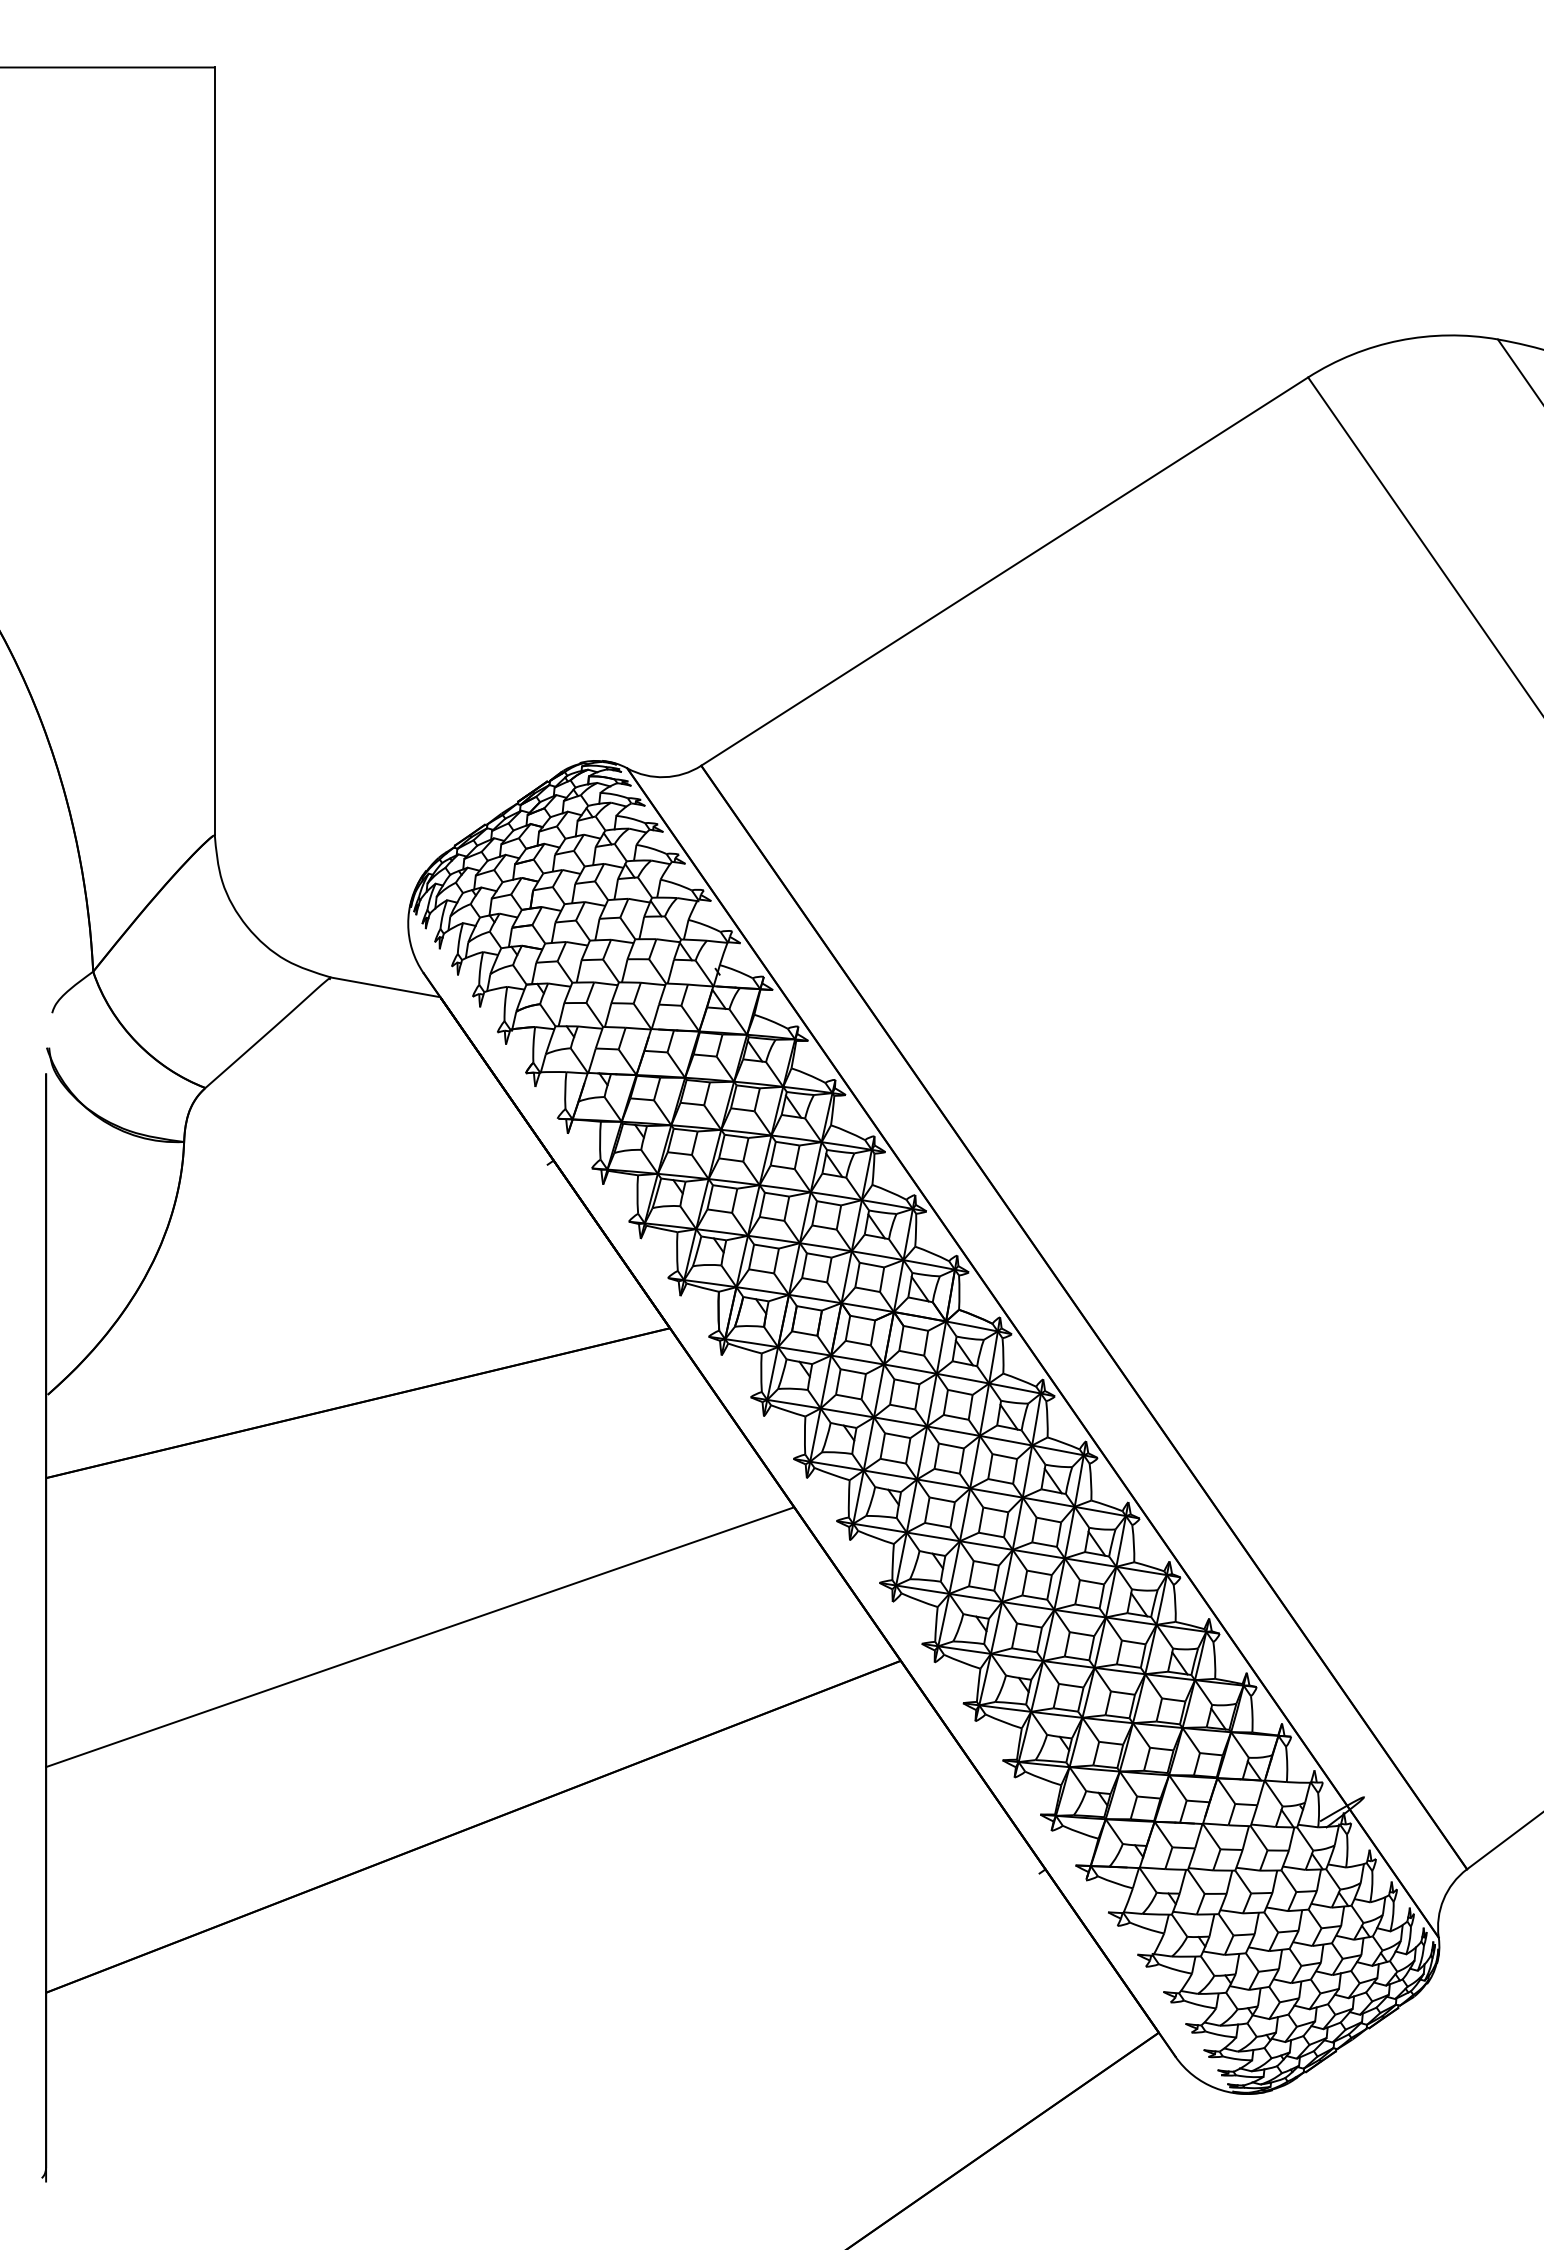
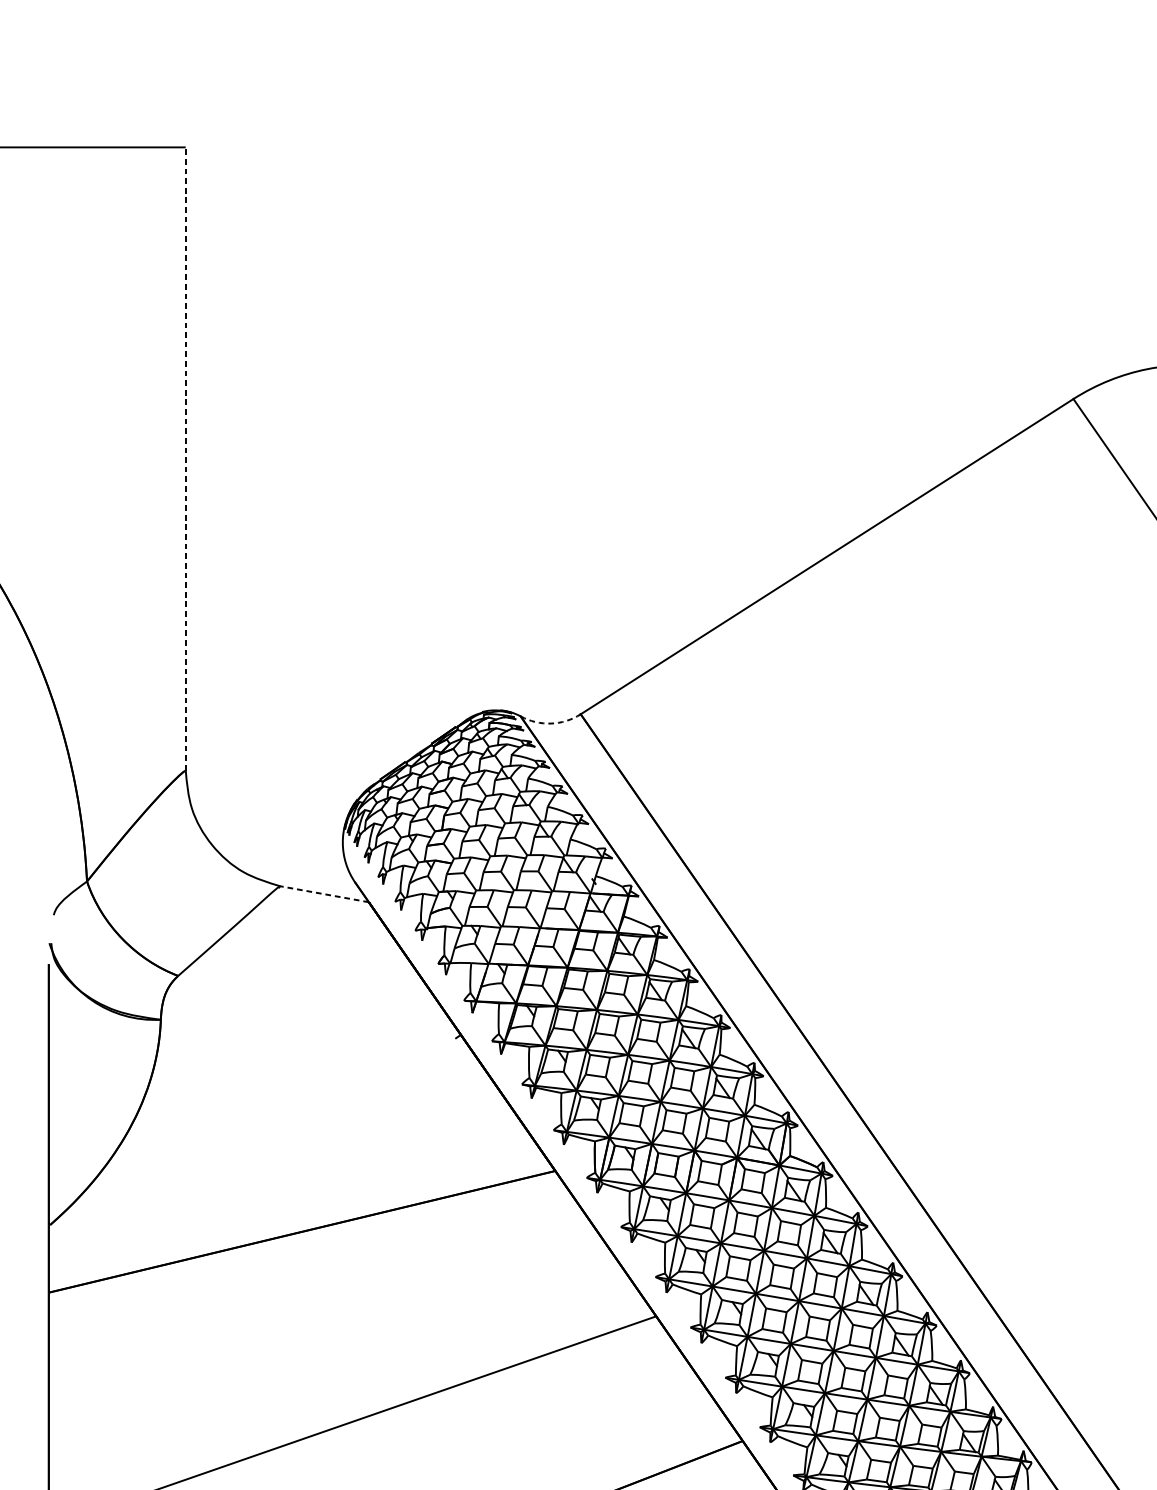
line: (214, 451) -> (185, 459), solid -> dashed
arc: (664, 777) -> (550, 723), solid -> dashed
line: (385, 987) -> (324, 894), solid -> dashed

